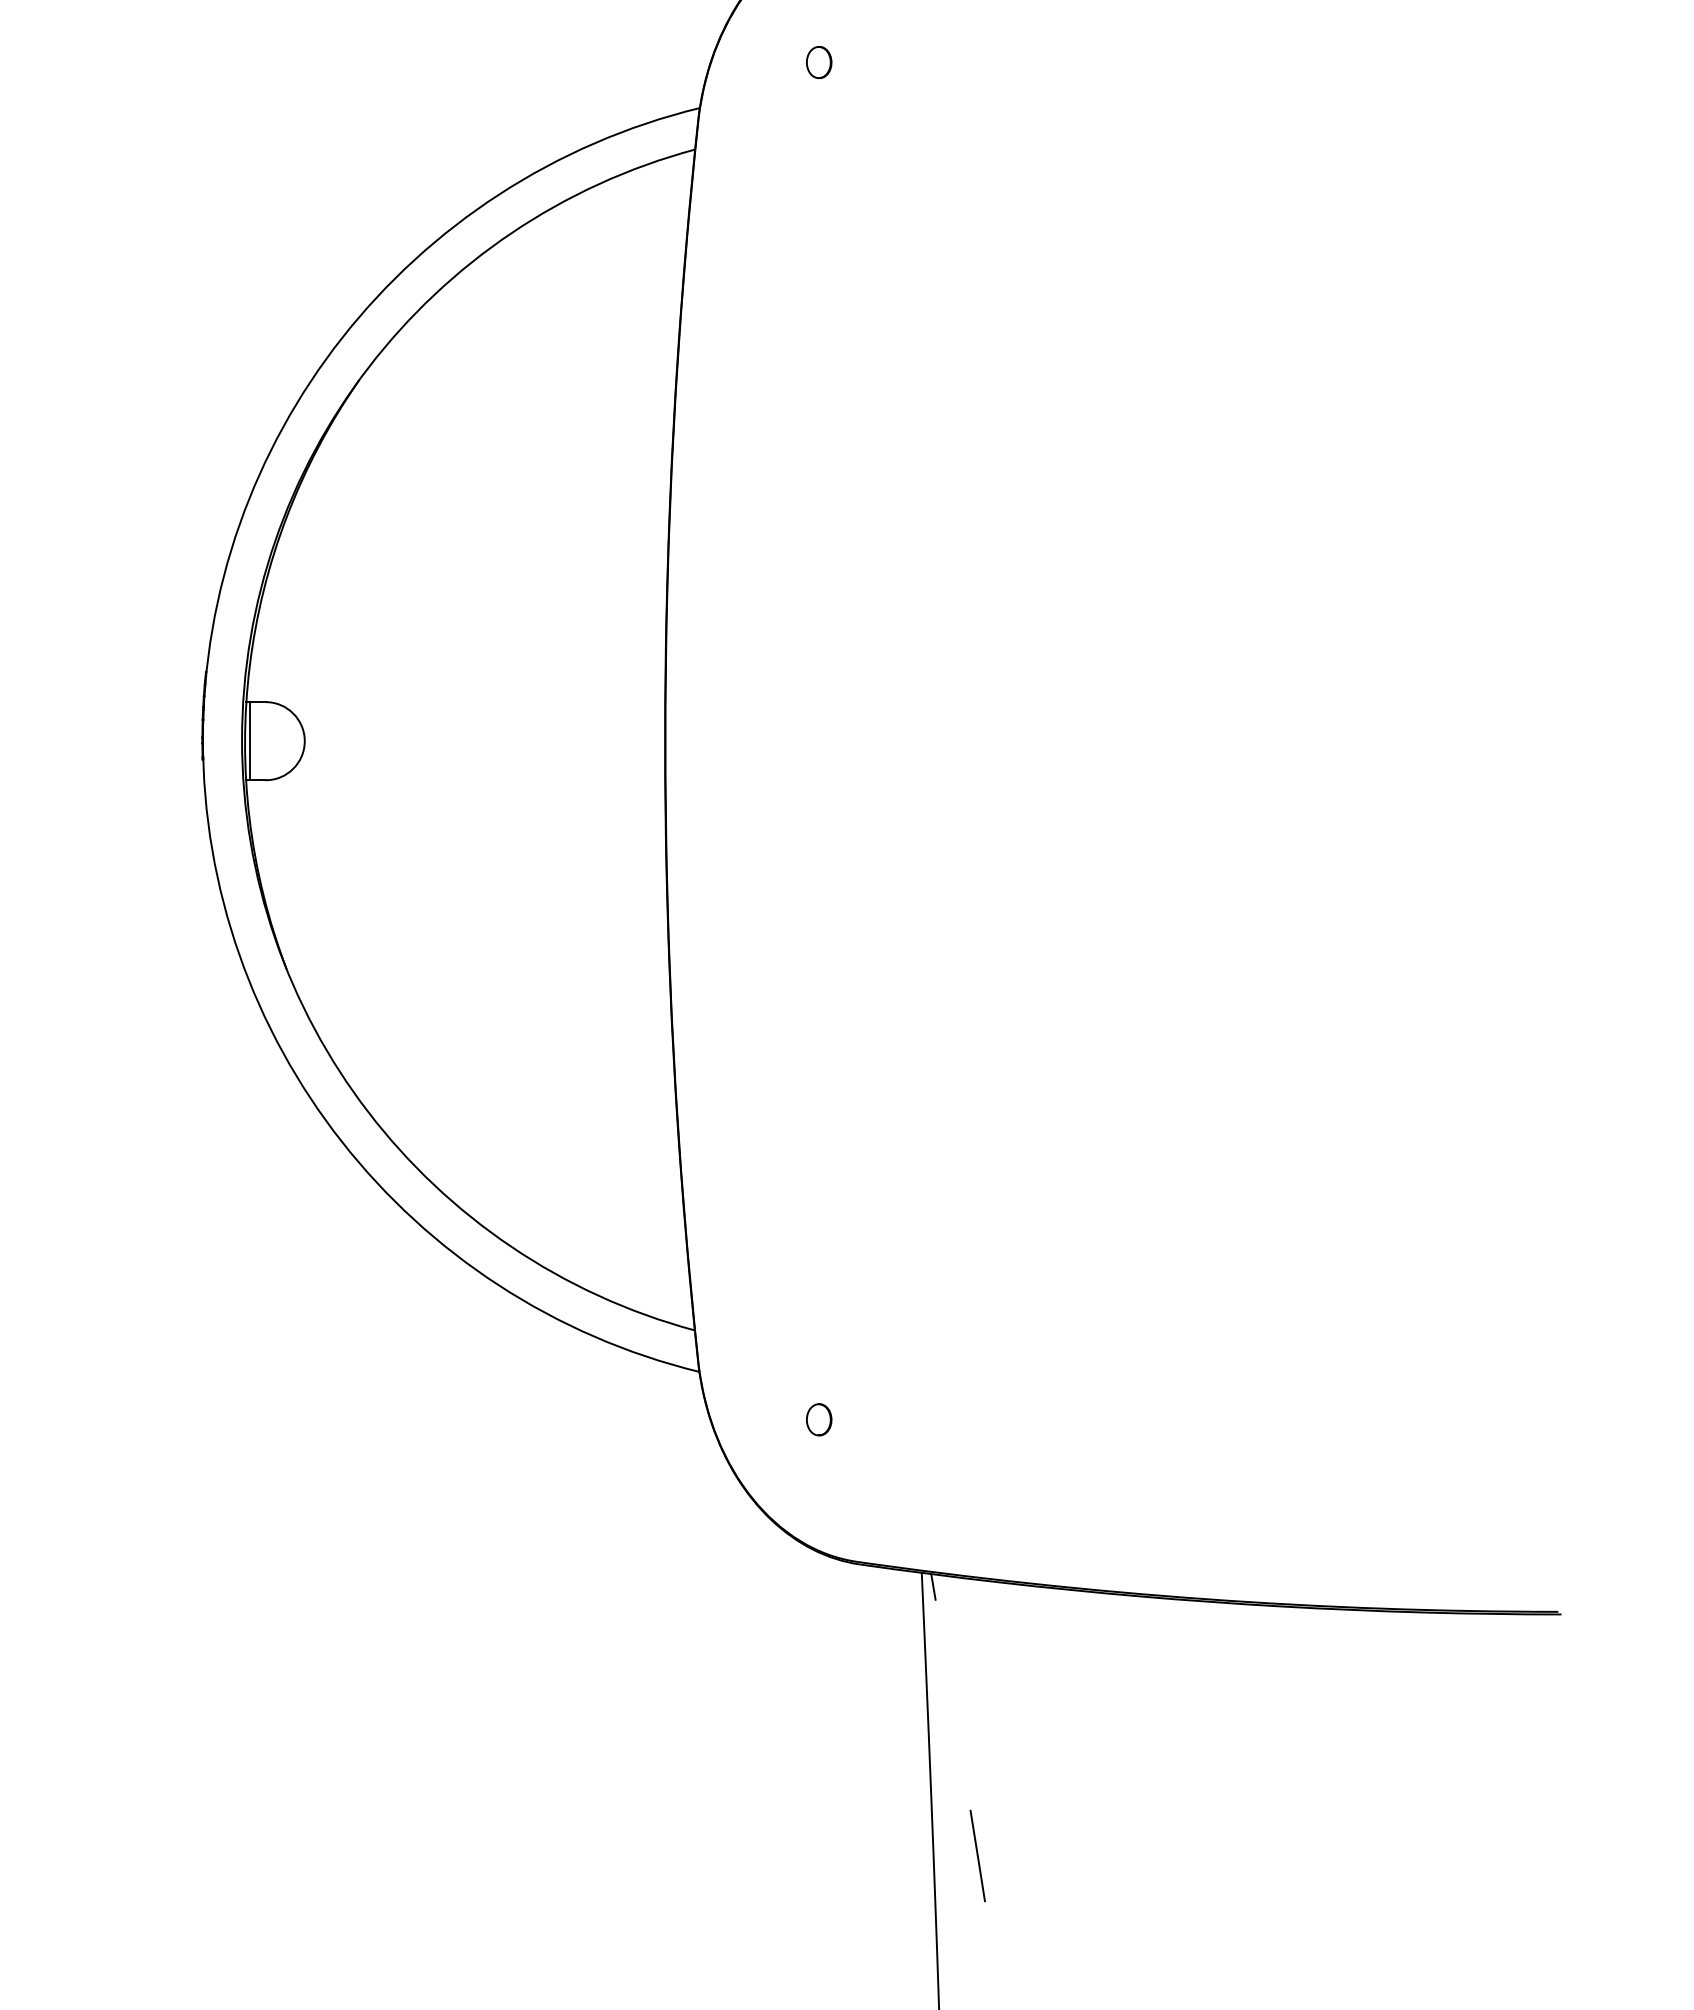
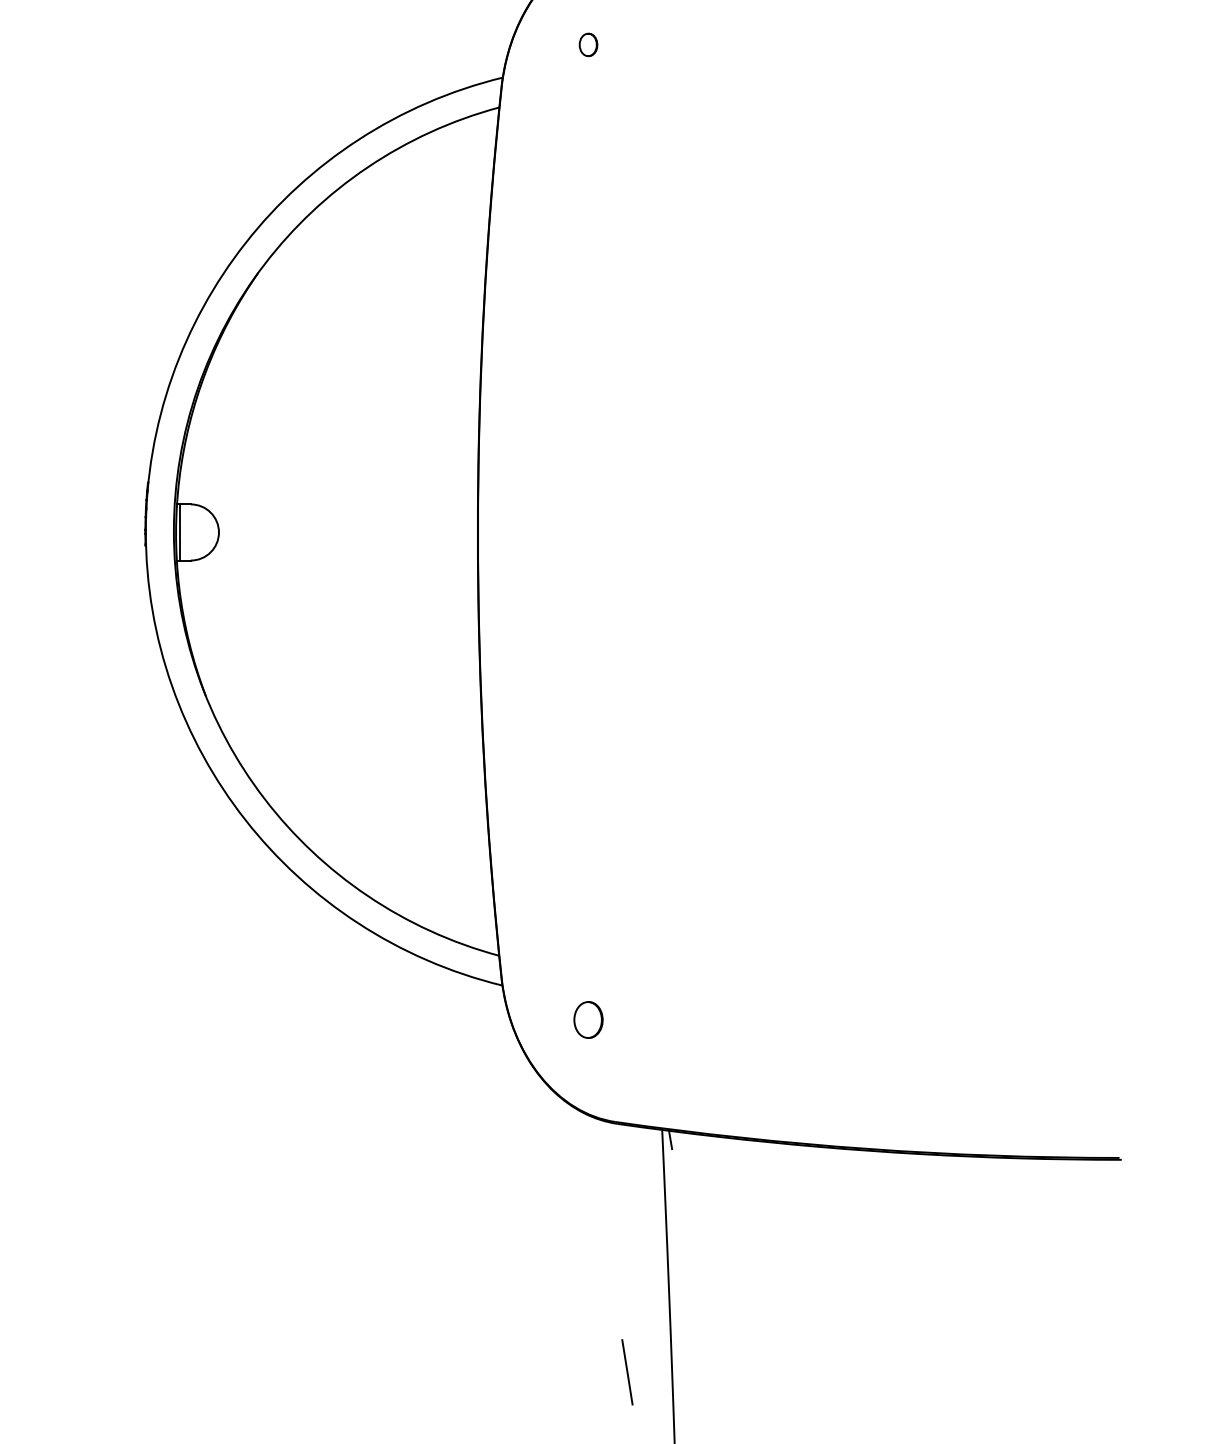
part: (819, 1419) -> (588, 1019), size x1.6
line: (977, 1856) -> (627, 1372), moved

